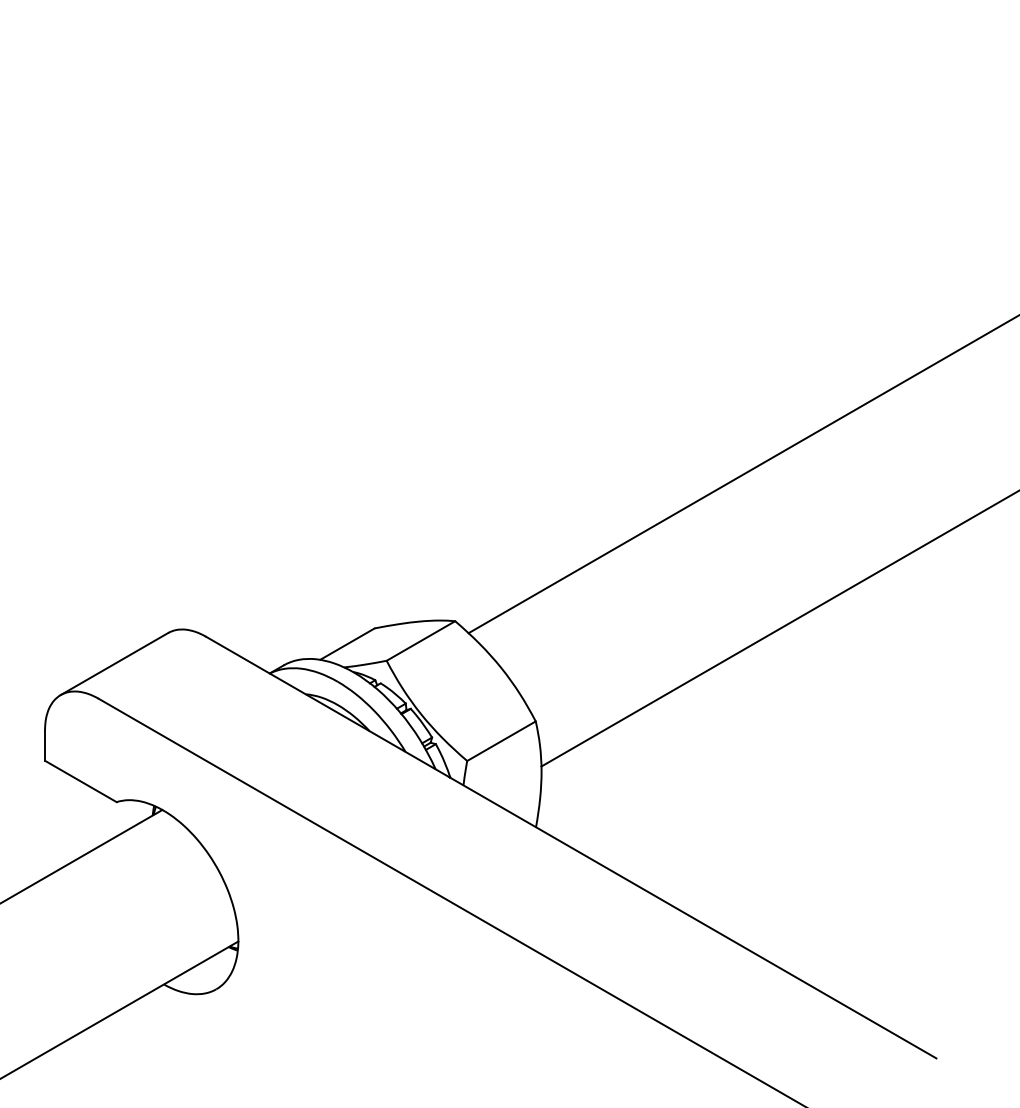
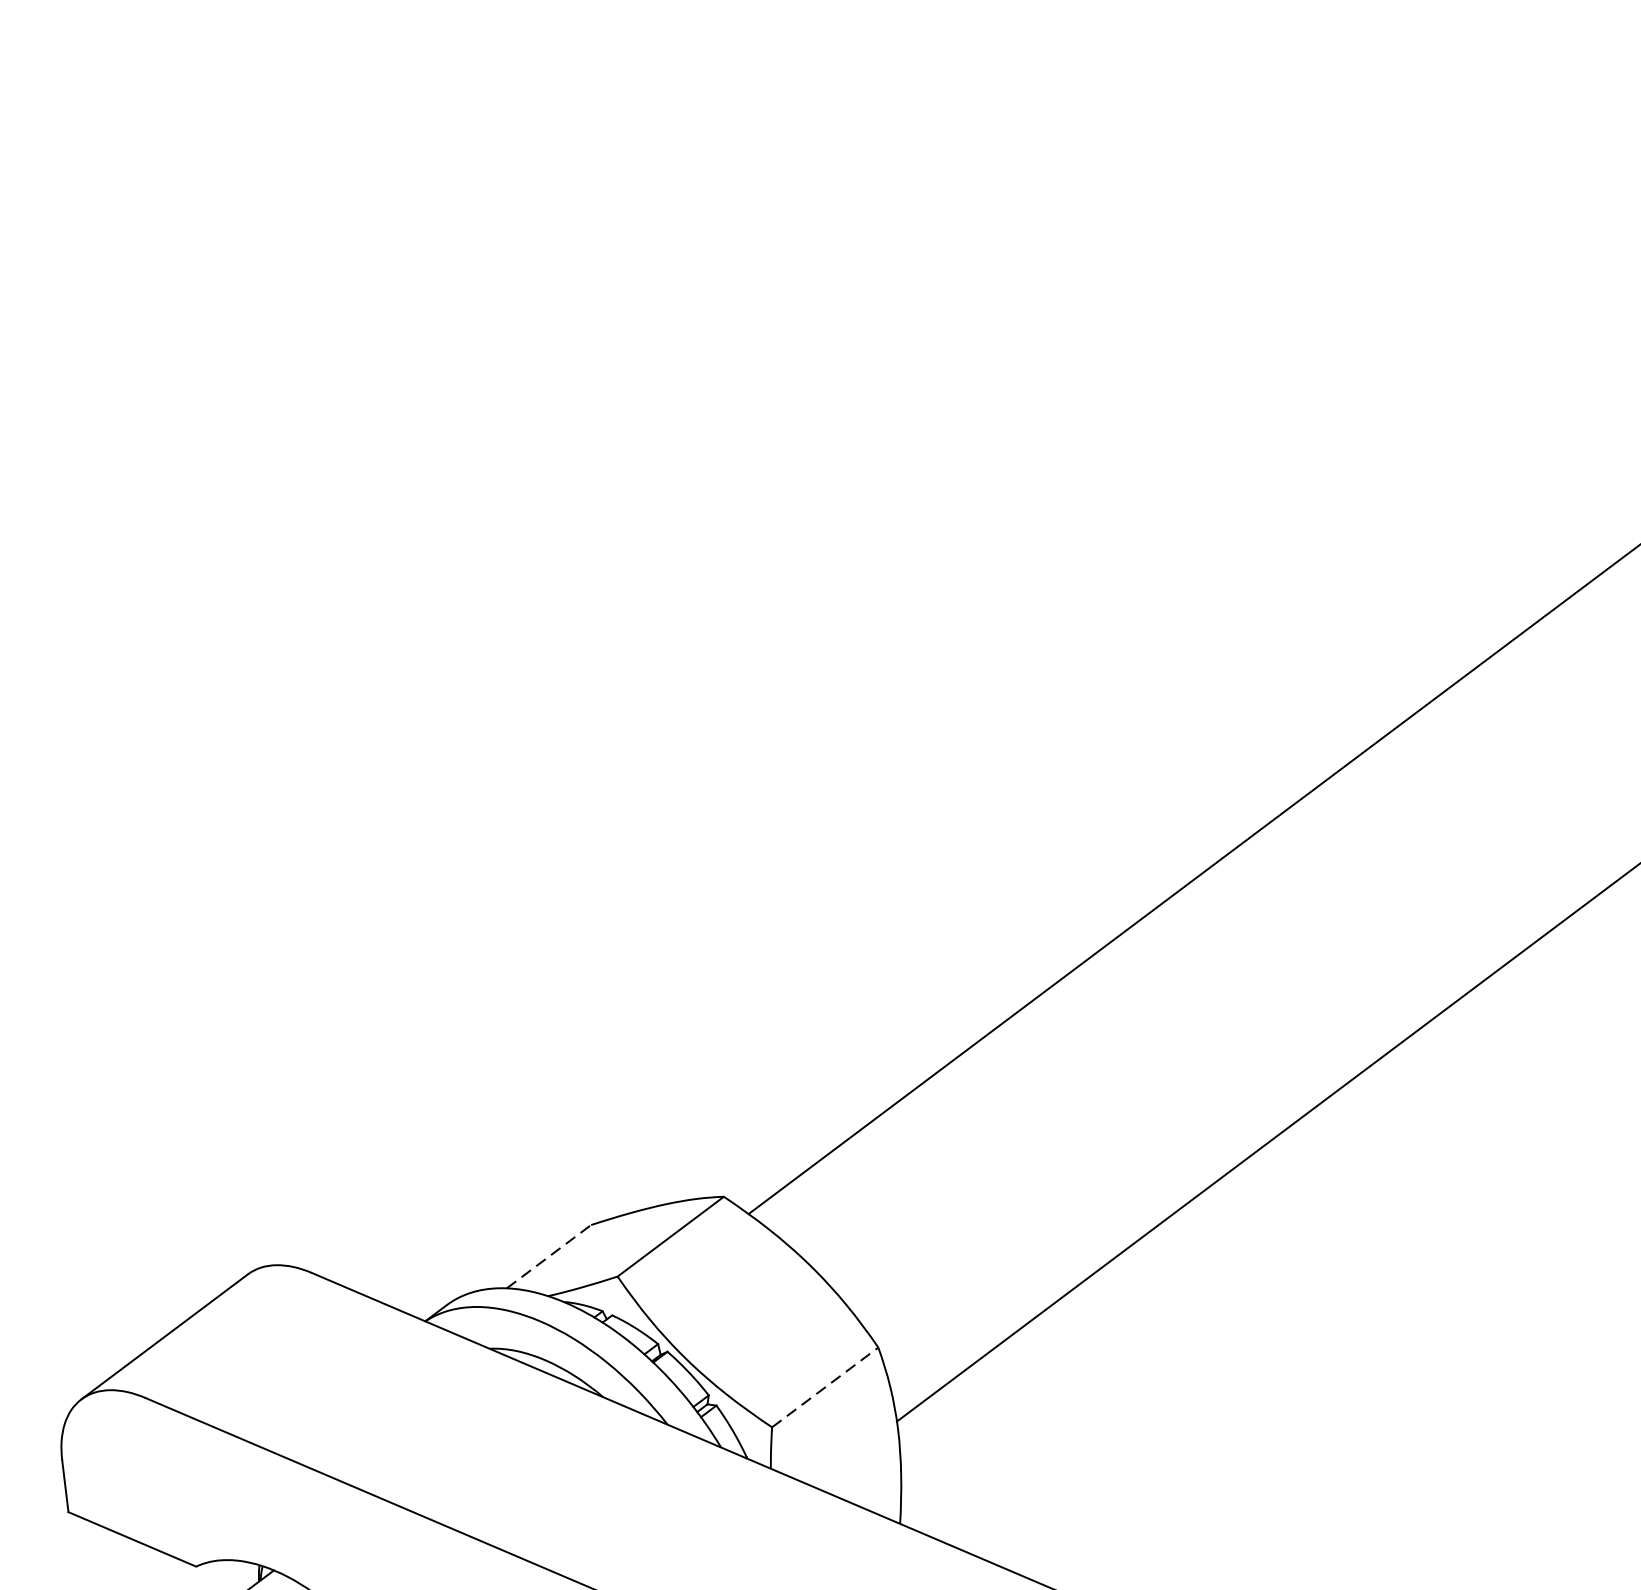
line: (347, 643) -> (548, 1255), solid -> dashed
line: (501, 741) -> (825, 1387), solid -> dashed

